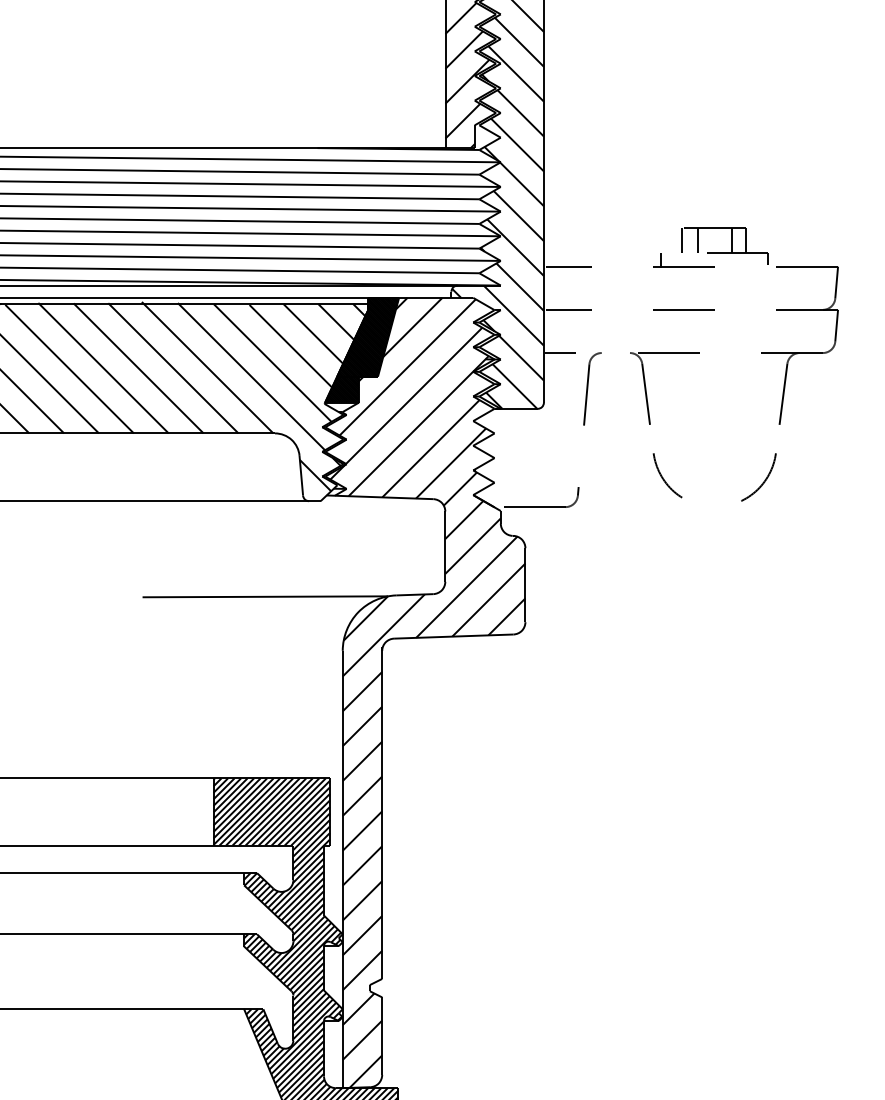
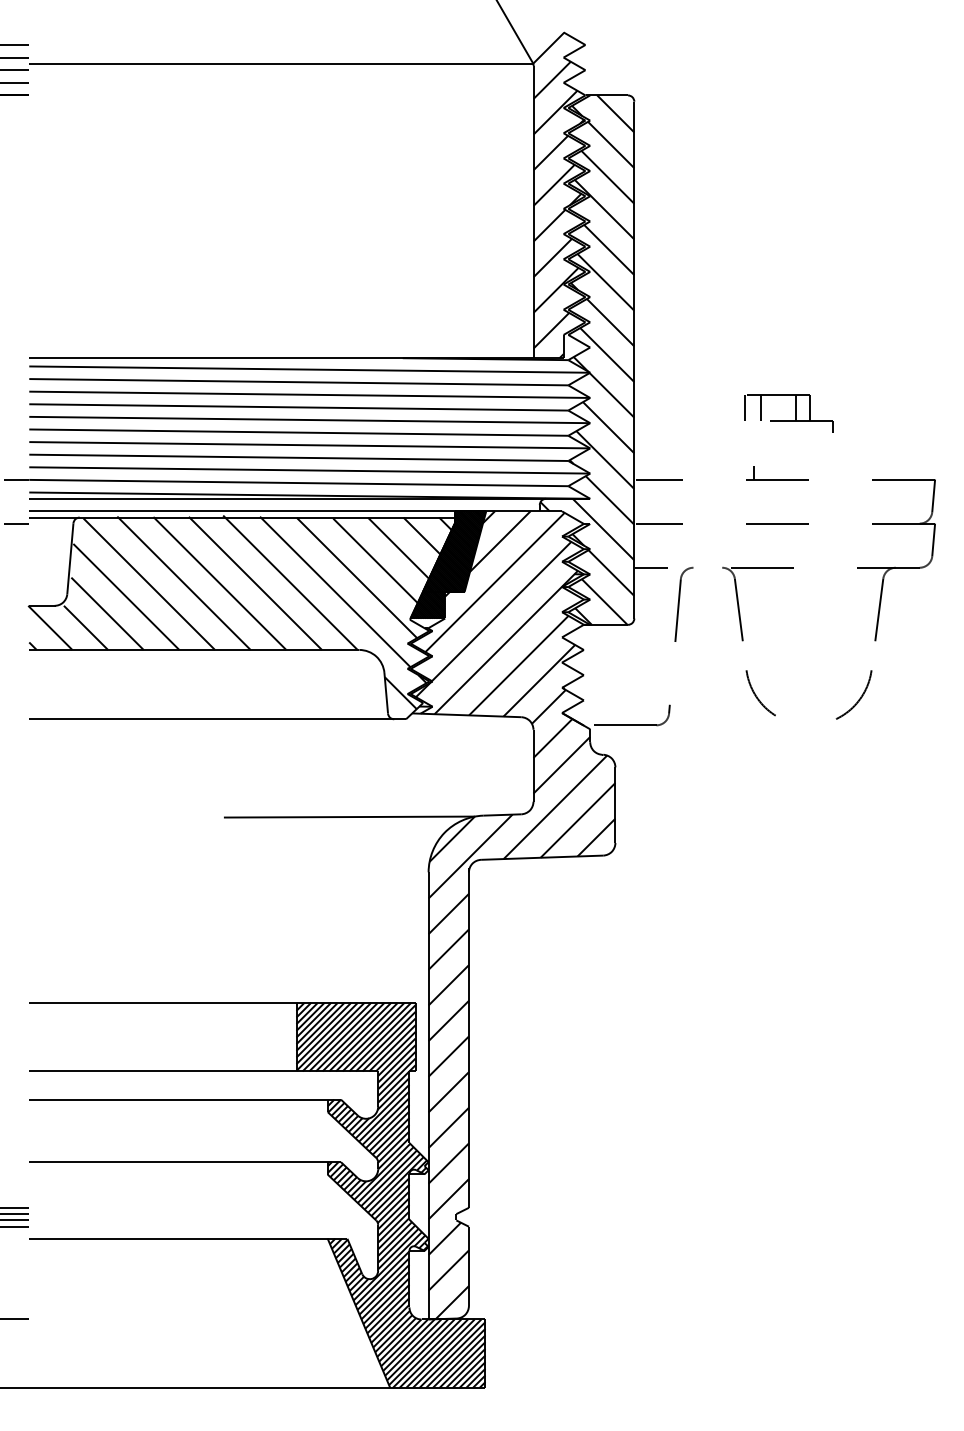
part: (731, 246) -> (795, 413), moved

